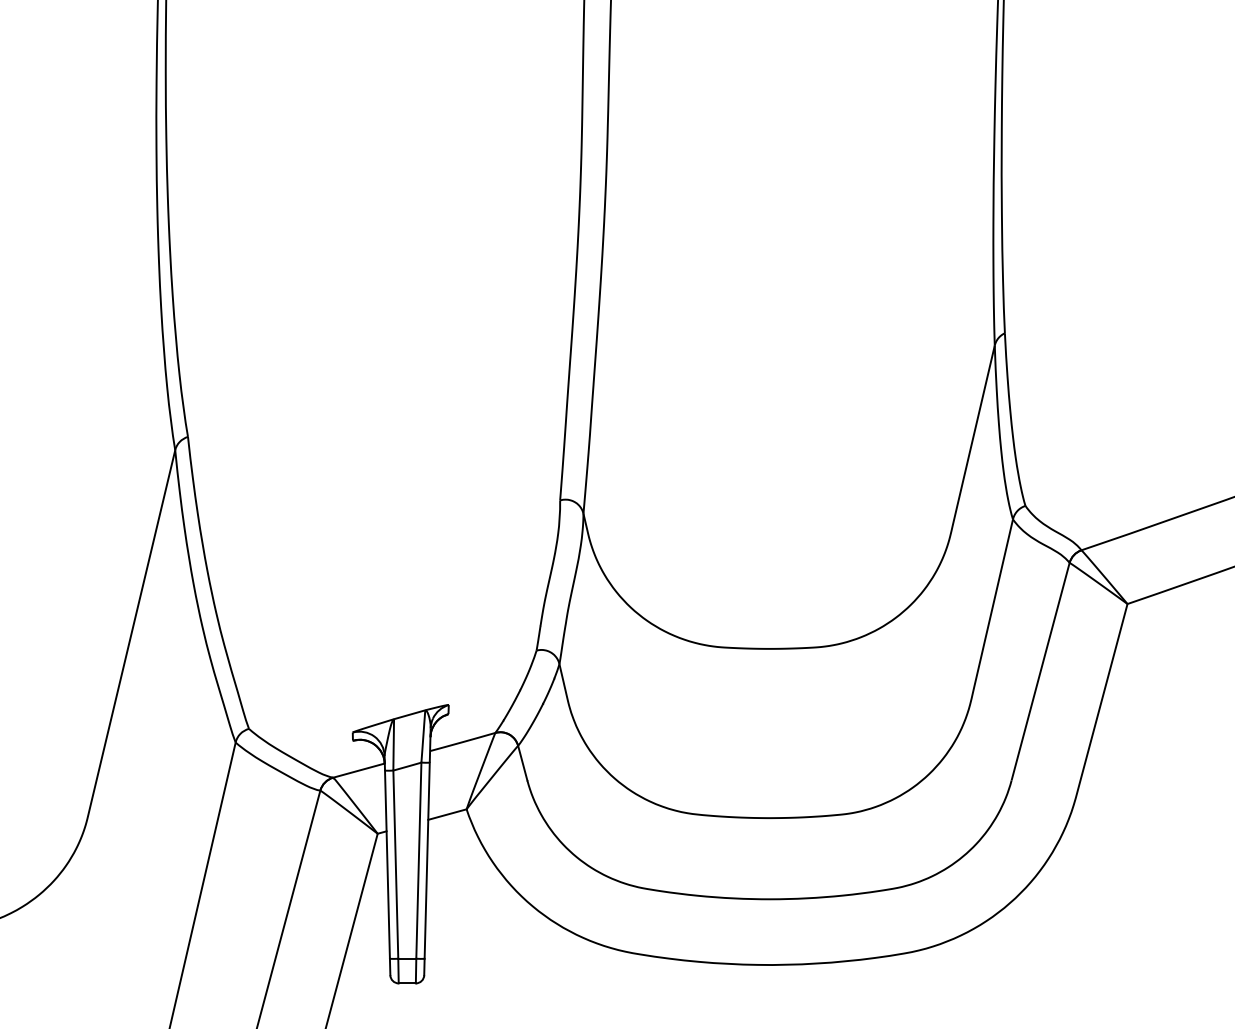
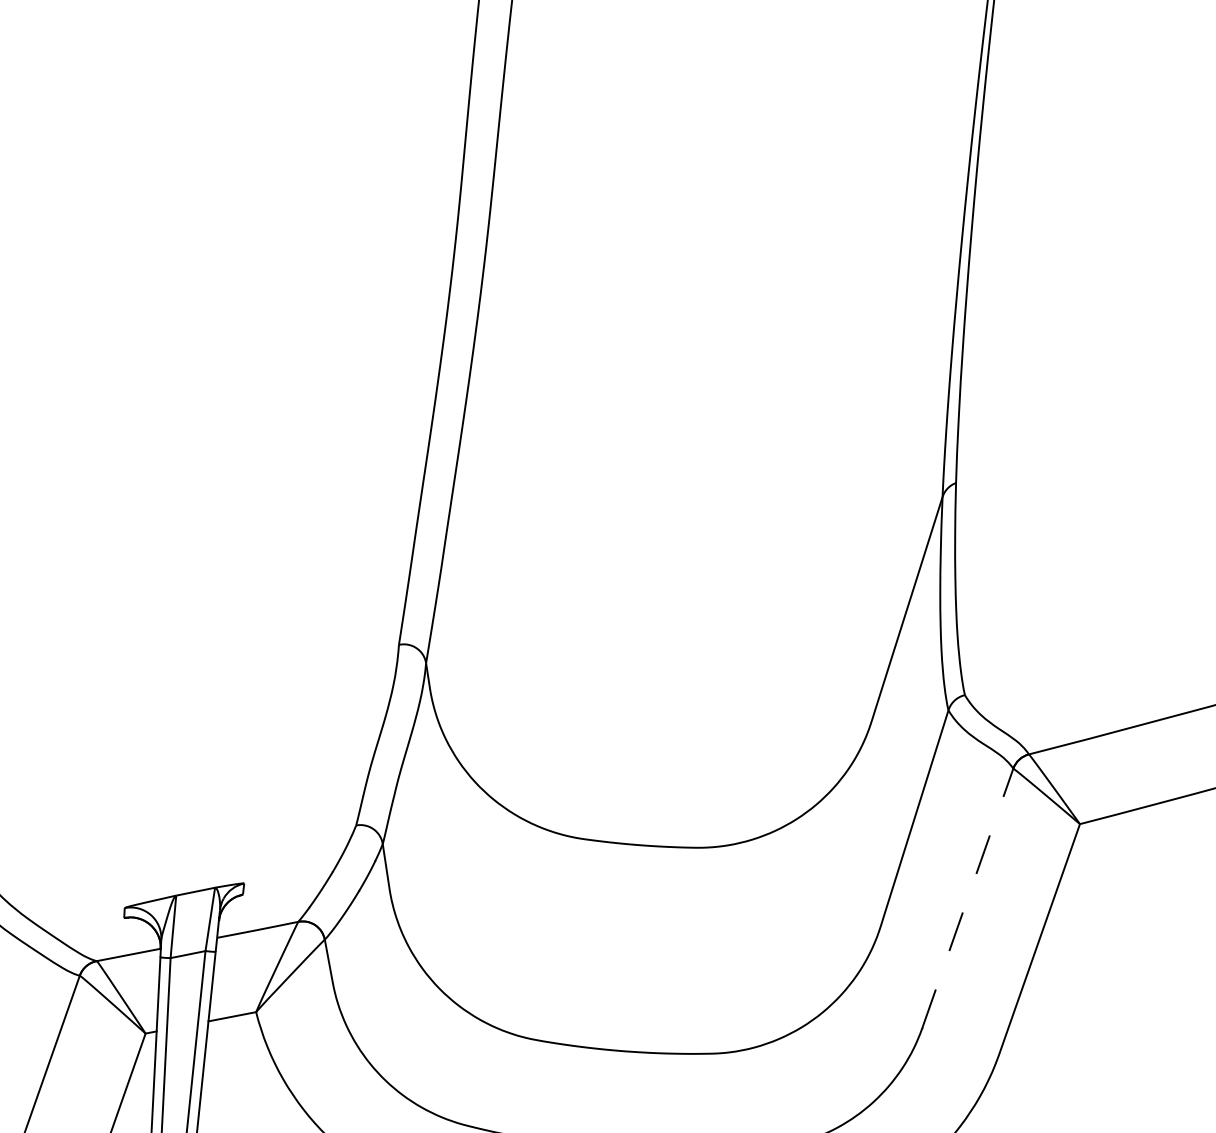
line: (1040, 671) -> (967, 898), solid -> dashed

